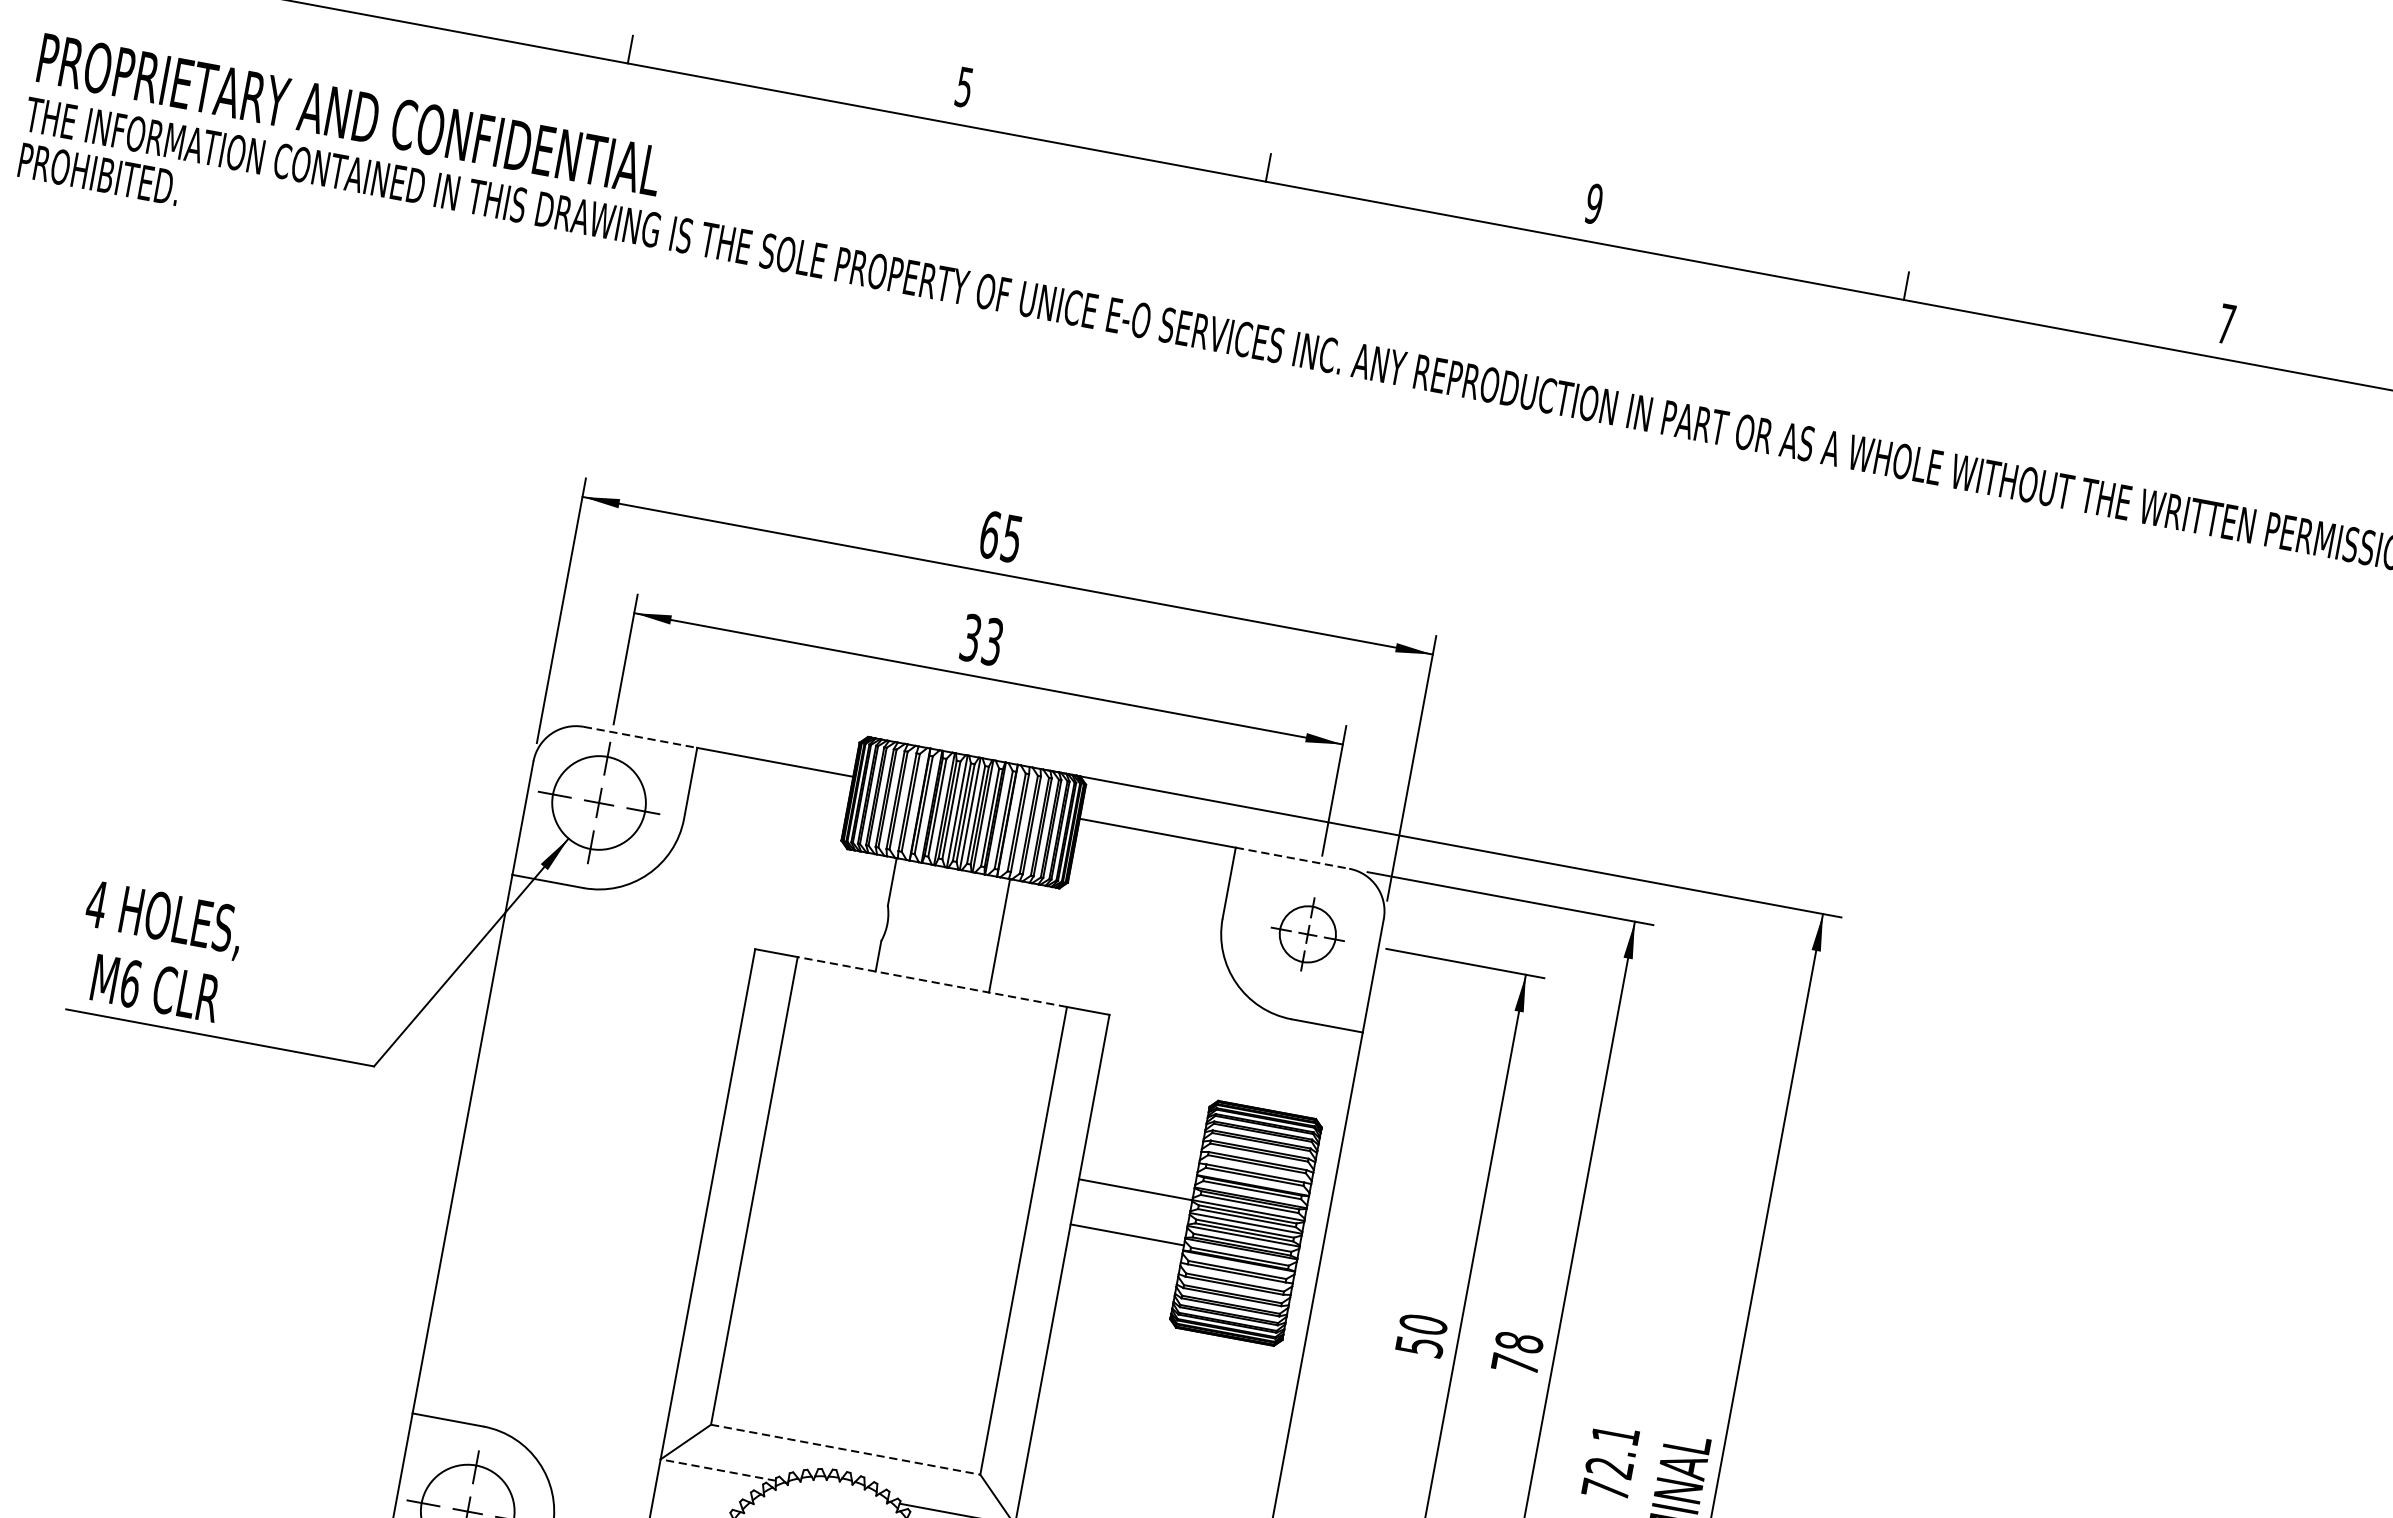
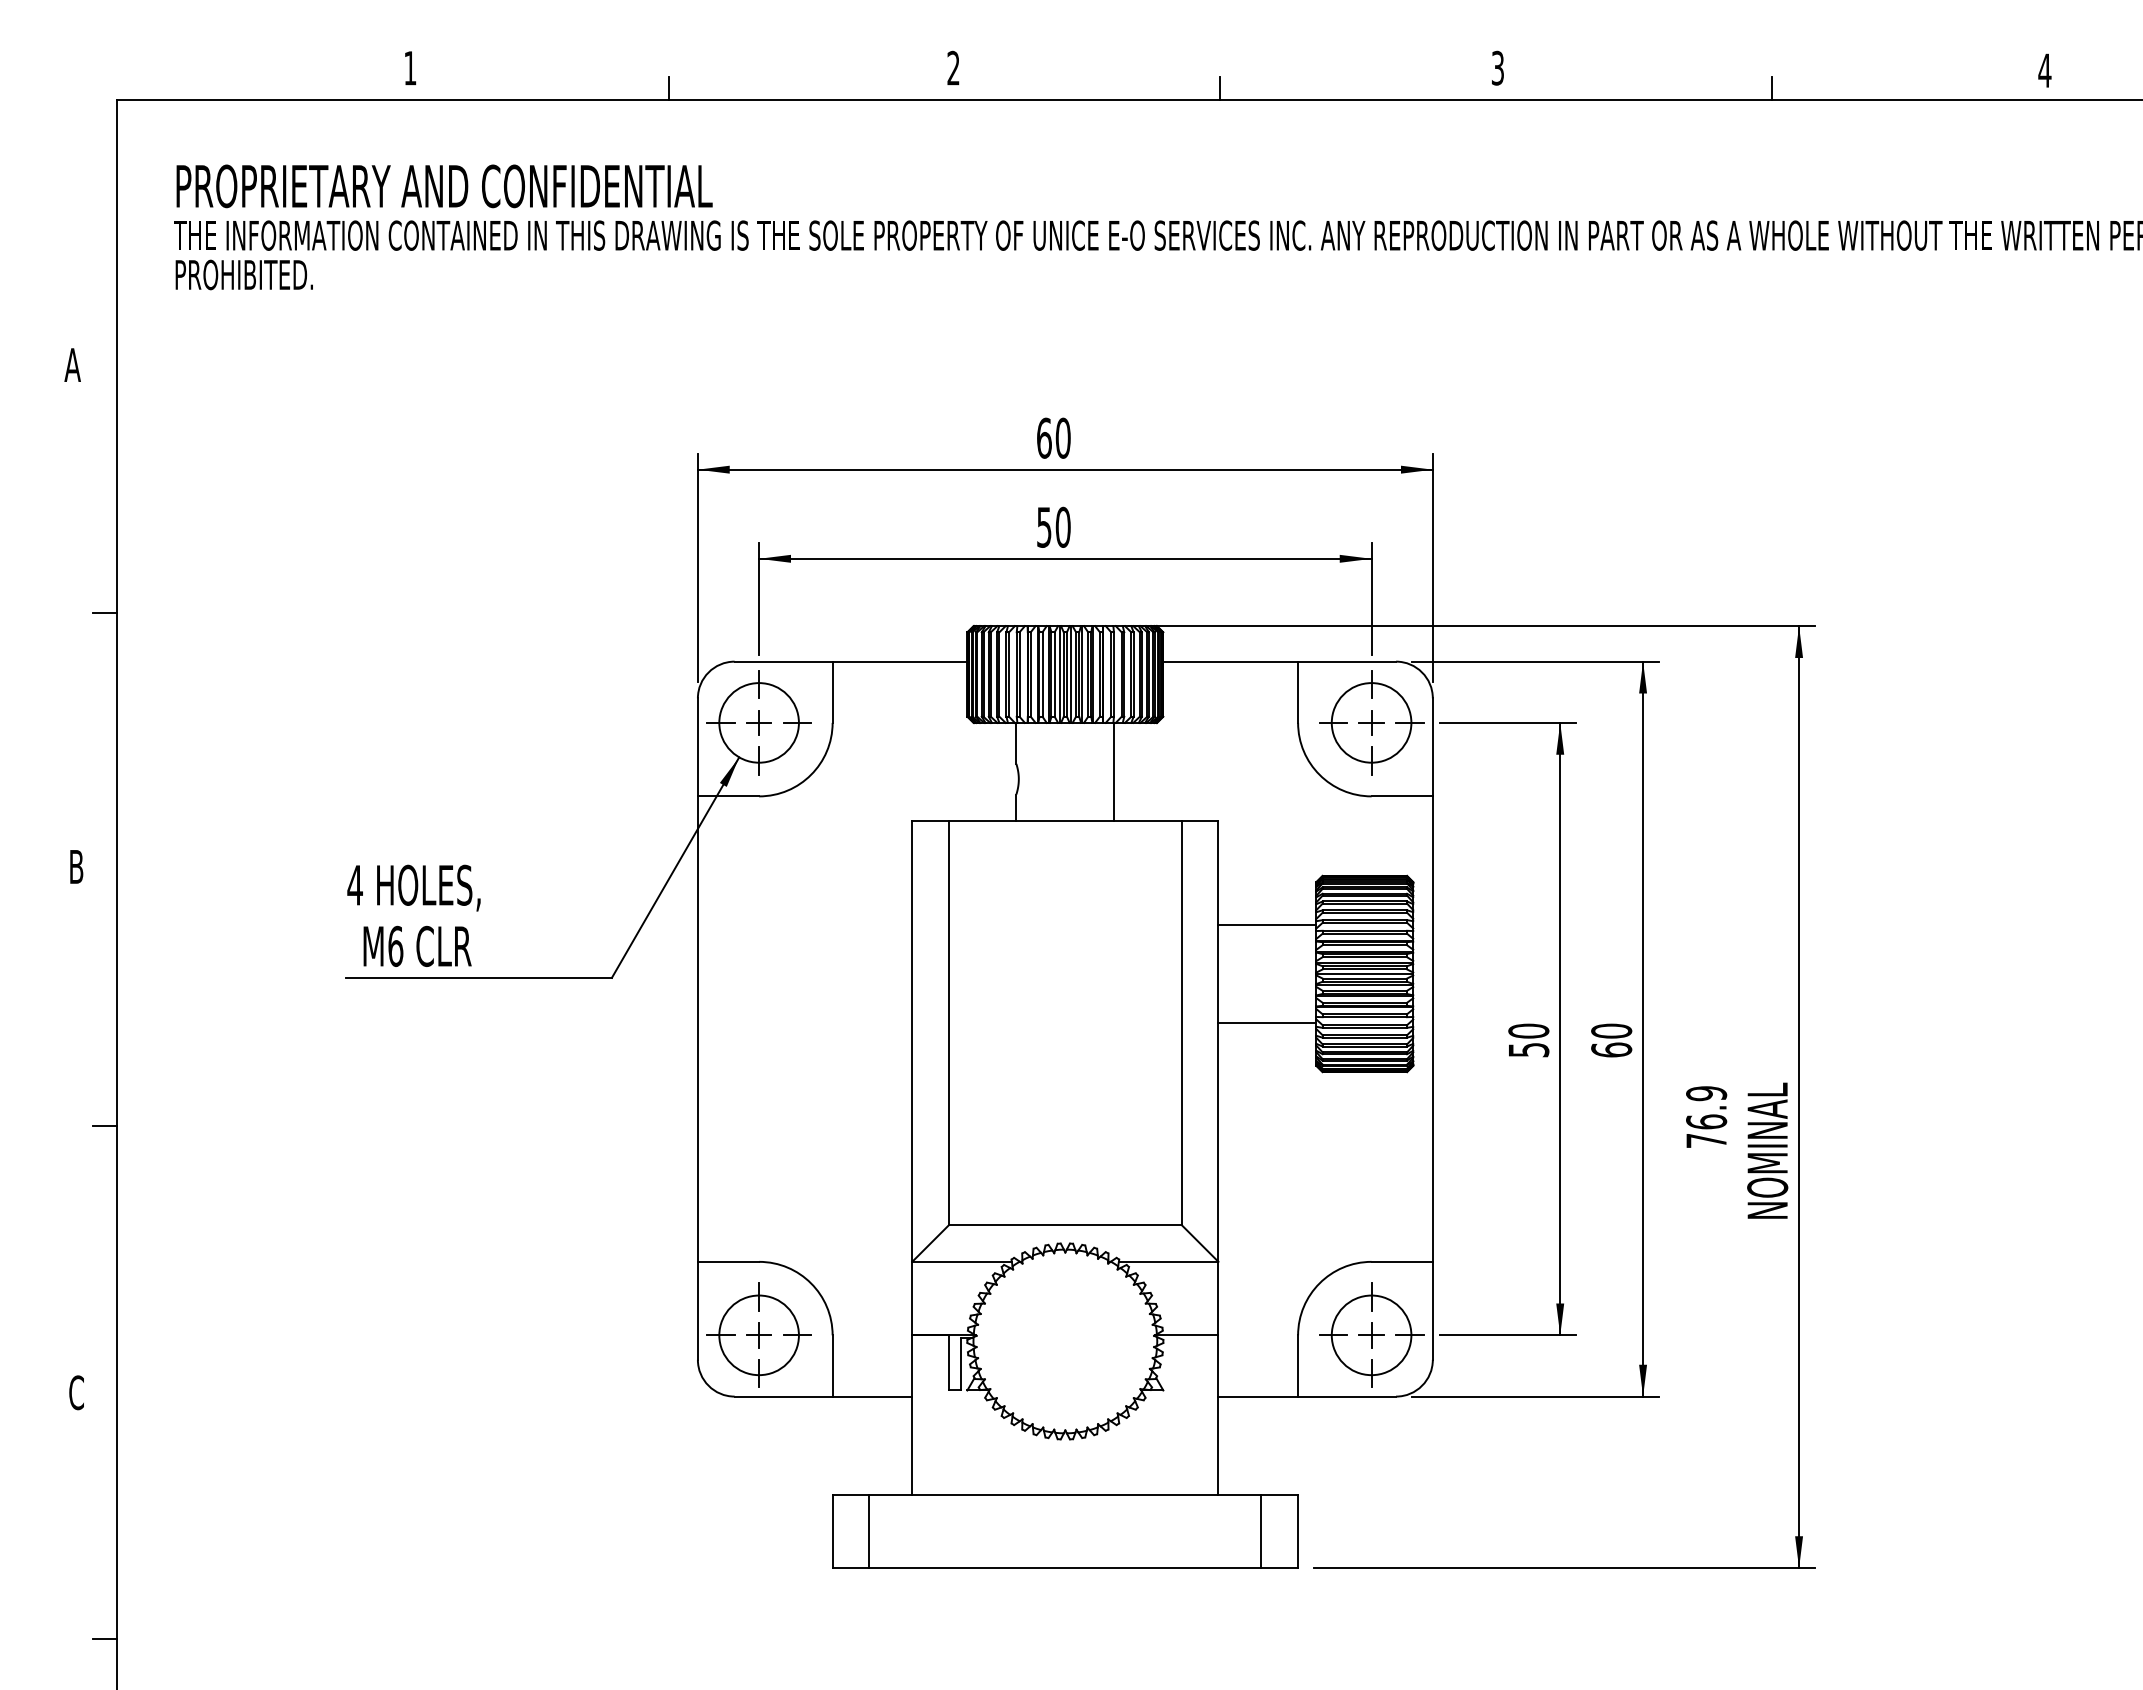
text: (964, 86) -> (953, 67), 5 -> 2
text: (1593, 204) -> (1497, 68), 9 -> 3
text: (2226, 323) -> (2044, 70), 7 -> 4
text: (1011, 537) -> (1062, 437), 65 -> 60
text: (981, 638) -> (1053, 526), 33 -> 50
line: (640, 737) -> (783, 661), dashed -> solid
line: (1292, 858) -> (1347, 661), dashed -> solid
part: (1307, 933) -> (1371, 722), size x1.67
line: (931, 981) -> (1064, 820), dashed -> solid
line: (1135, 1190) -> (1267, 1023), moved
line: (1127, 1235) -> (1267, 925), moved
text: (1517, 1353) -> (1611, 1040), 78 -> 60
line: (845, 1450) -> (1065, 1225), dashed -> solid
text: (1612, 1451) -> (1706, 1107), 72.1 -> 76.9
line: (718, 1469) -> (962, 1261), dashed -> solid

